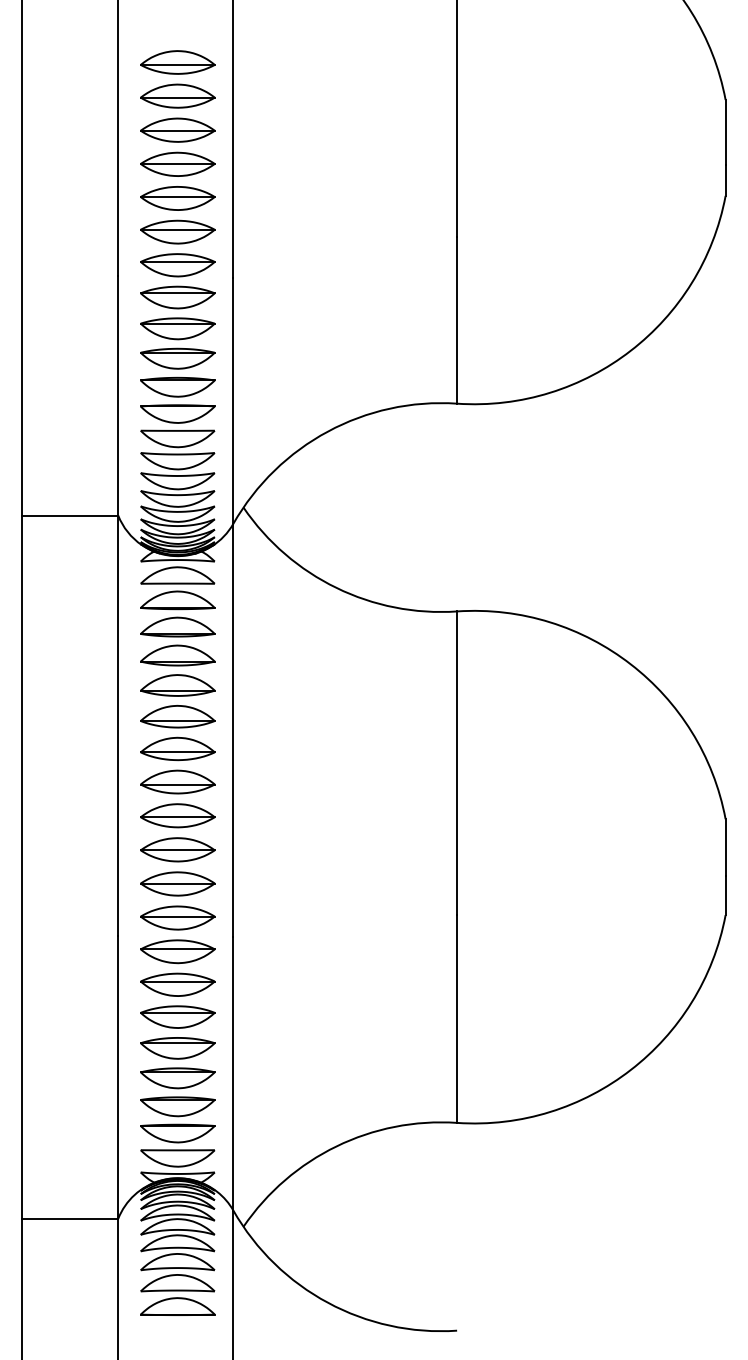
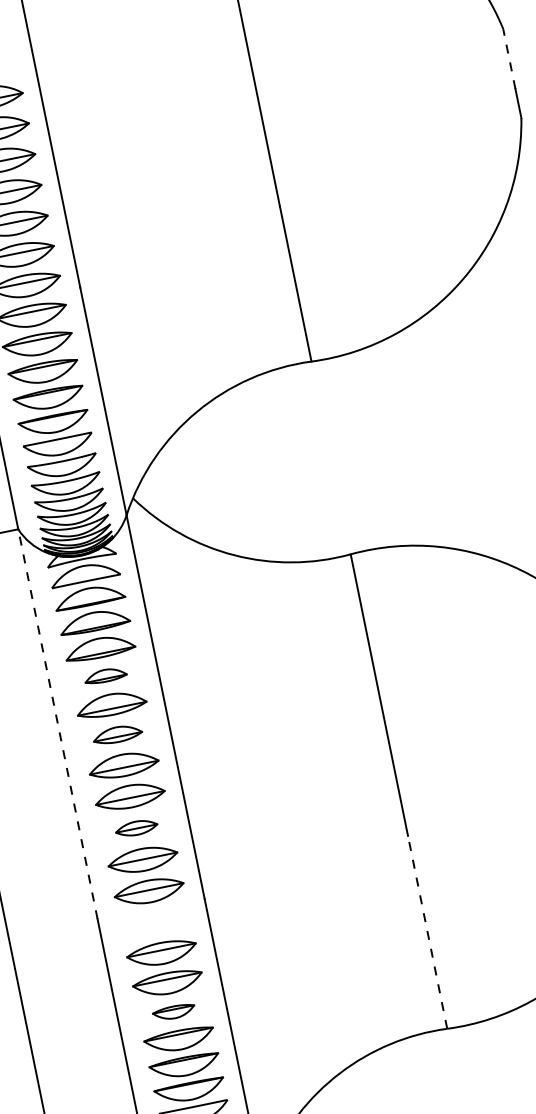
line: (725, 131) -> (509, 58), solid -> dashed
part: (177, 685) -> (105, 675), size x0.6
line: (118, 725) -> (58, 724), solid -> dashed
part: (177, 748) -> (117, 734), size x0.7
part: (177, 849) -> (136, 827), size x0.6
part: (177, 951) -> (155, 922), removed
line: (457, 1018) -> (427, 931), solid -> dashed
part: (177, 1048) -> (173, 1012), size x0.6

